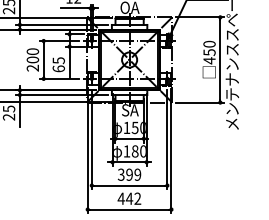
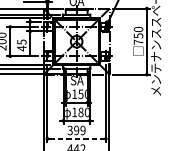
text: (209, 60) -> (138, 42), 450 -> 750
text: (58, 68) -> (21, 48), 65 -> 45
line: (129, 185) -> (76, 138), solid -> dashed

